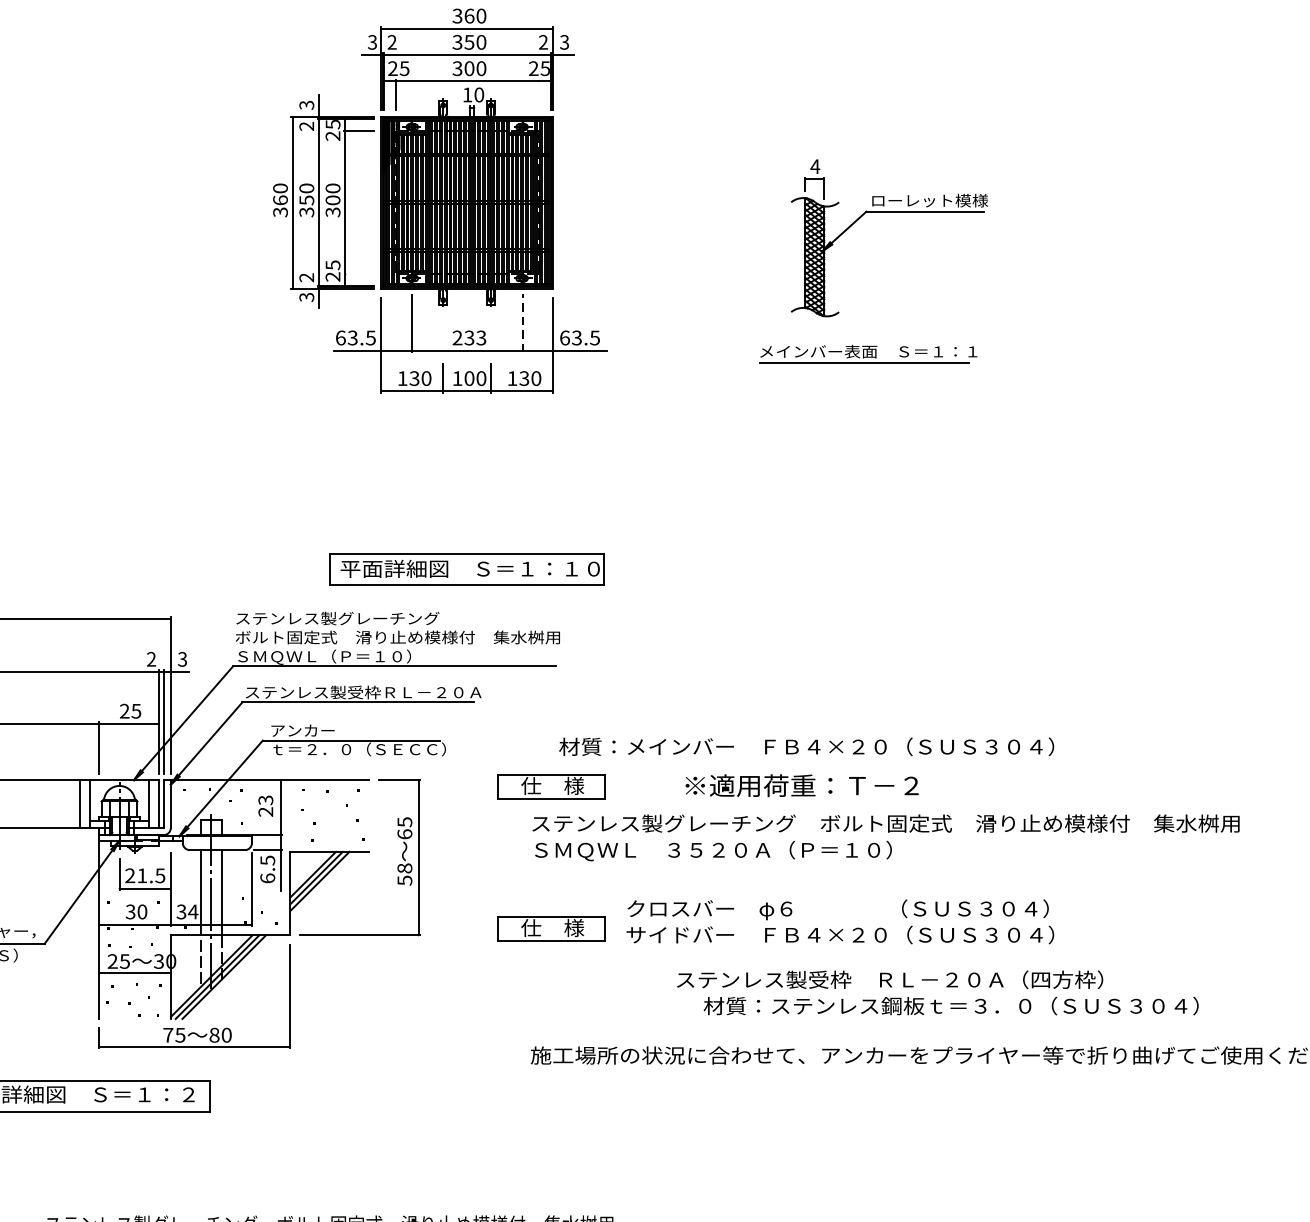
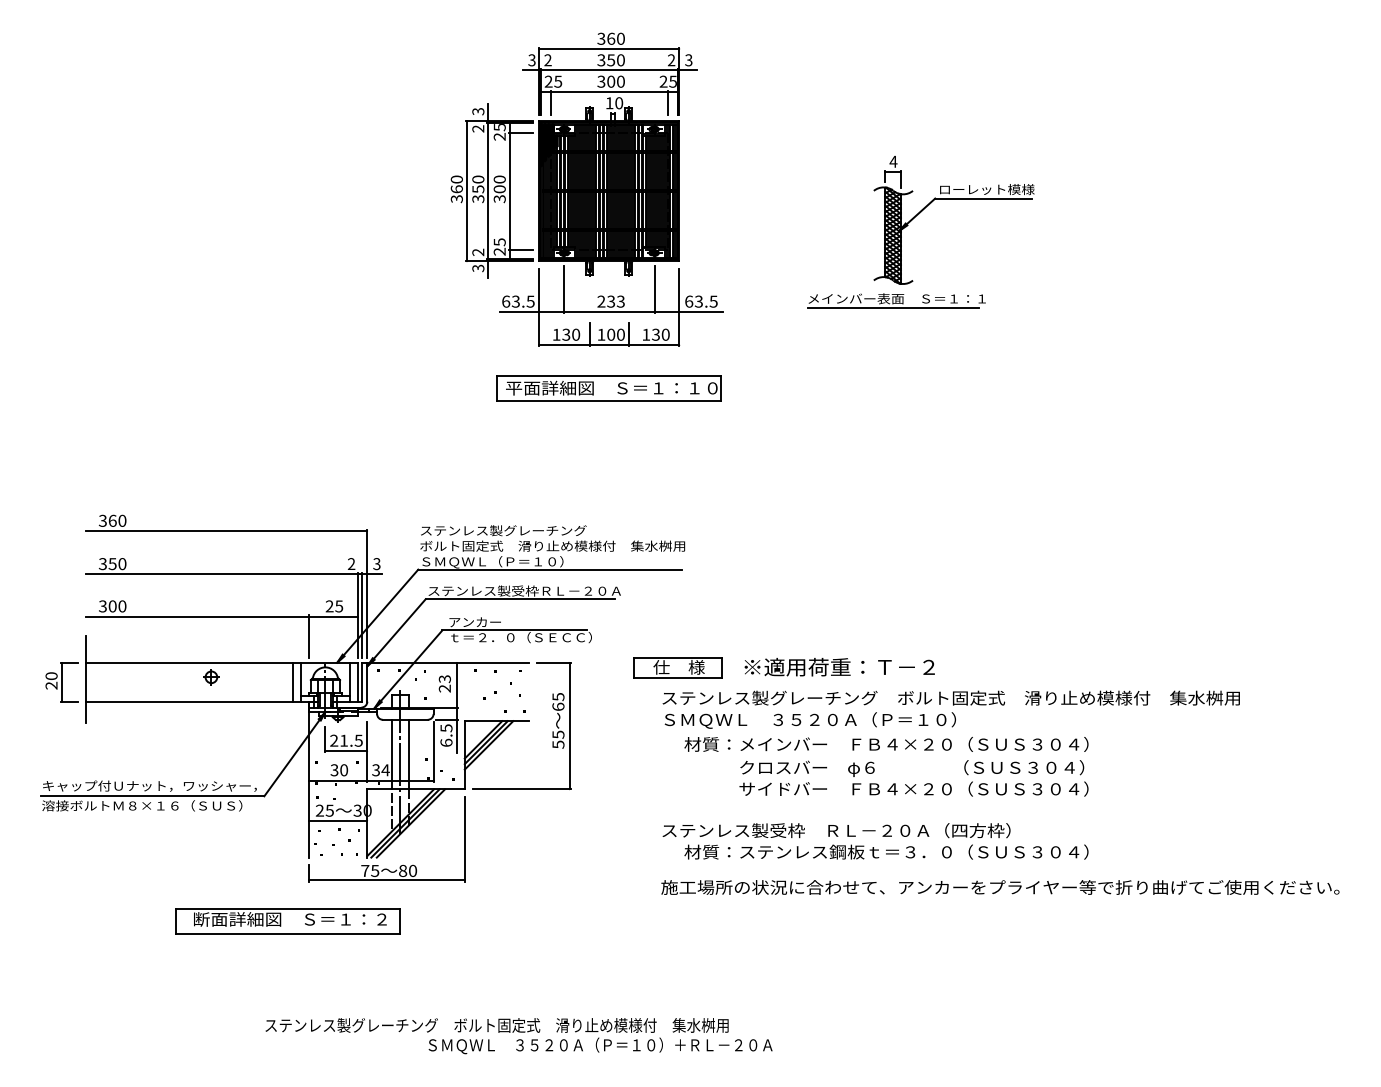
line: (538, 94) -> (667, 102), added
line: (358, 274) -> (520, 249), added
line: (522, 323) -> (654, 289), dashed -> solid
part: (867, 353) -> (896, 300), moved
part: (466, 569) -> (608, 388), moved
text: (806, 746) -> (886, 744), moved
text: (801, 786) -> (839, 667), moved
text: (404, 868) -> (558, 734), 58 -> 55
part: (550, 928) -> (677, 783), removed
text: (937, 993) -> (875, 841), moved

